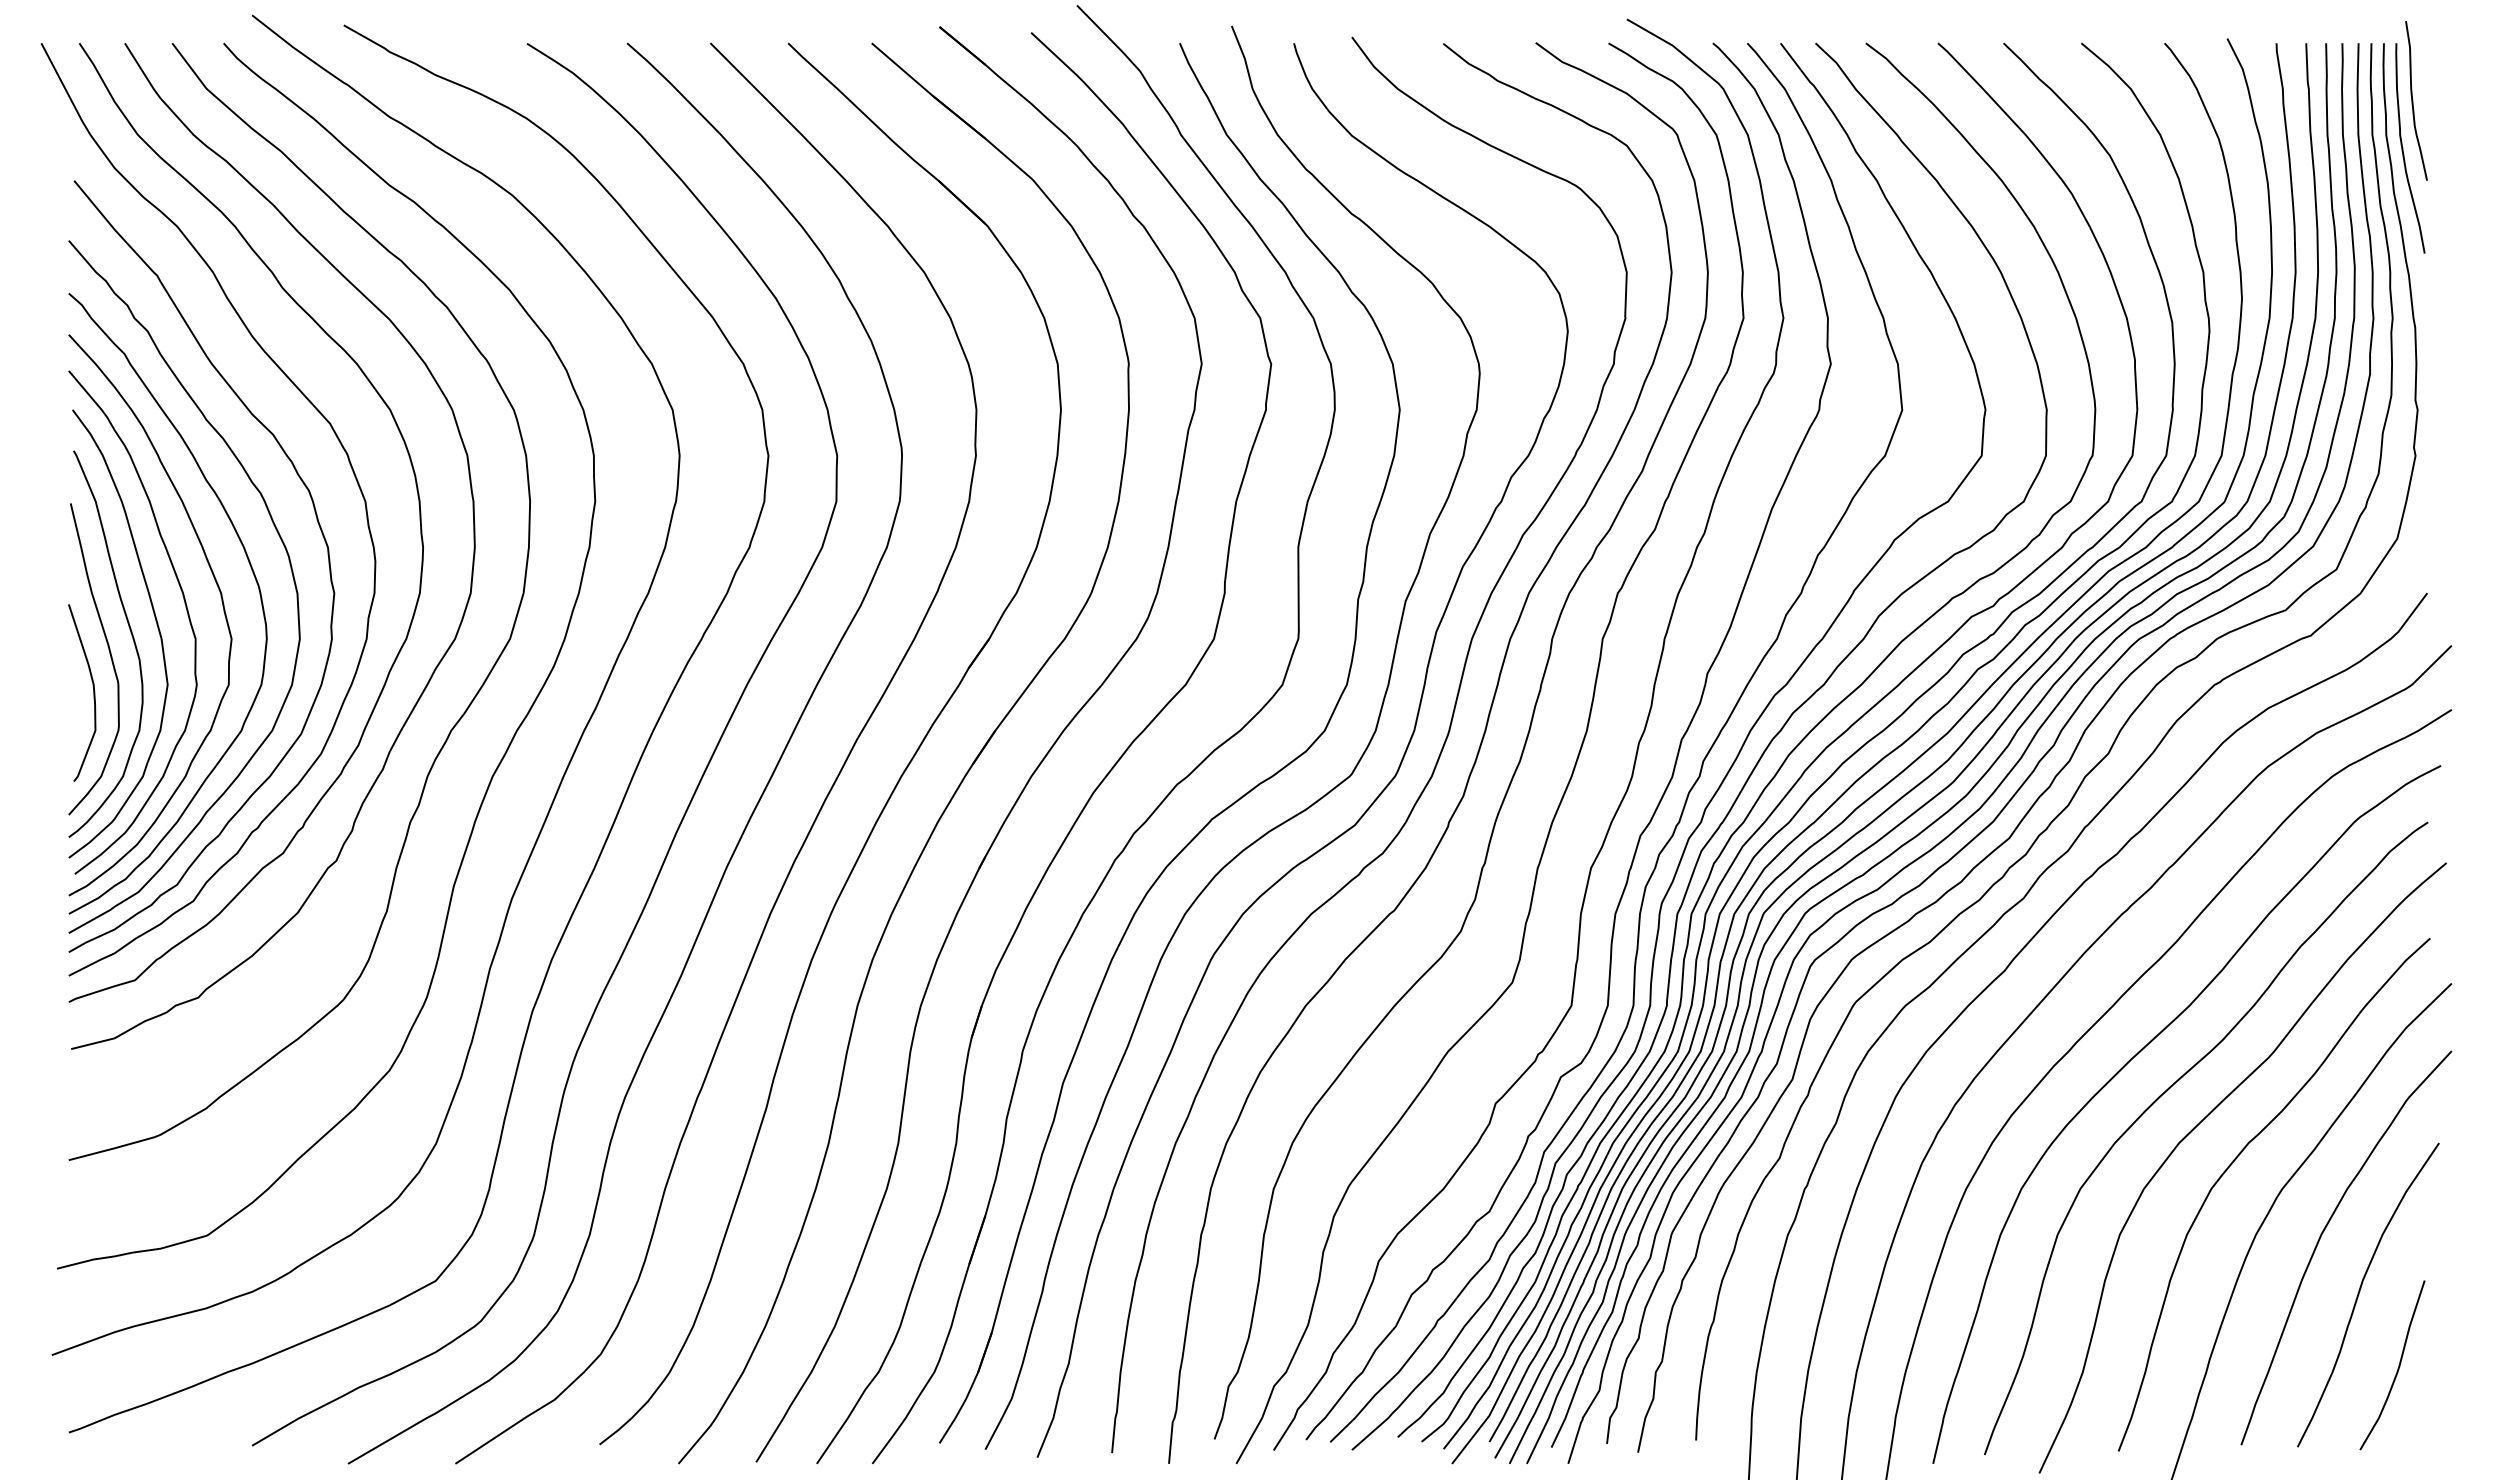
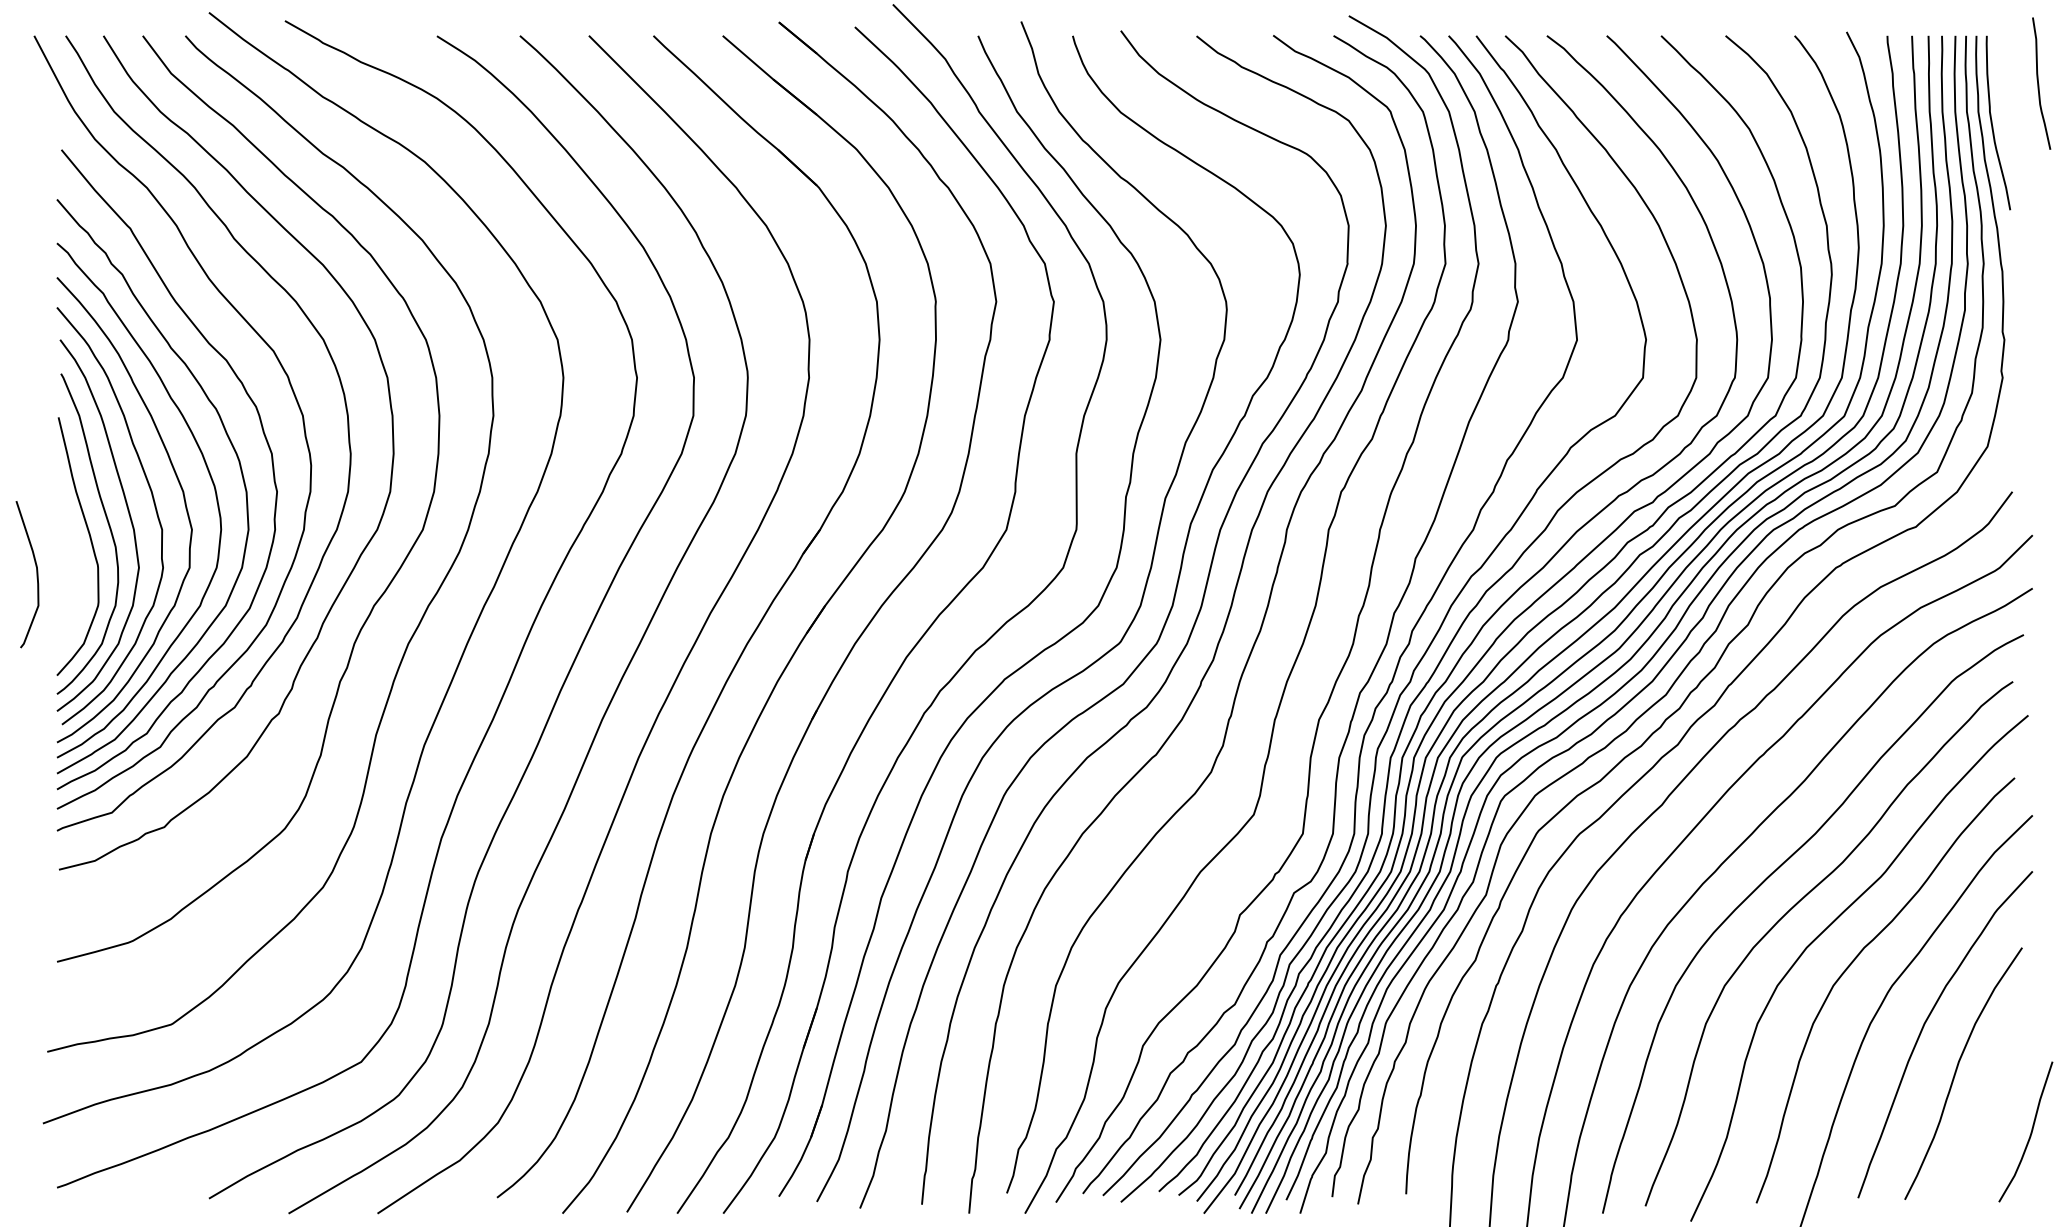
curve: (2413, 100) -> (2039, 83), moved
curve: (93, 692) -> (36, 574), moved
curve: (2397, 1368) -> (2030, 1134), moved

